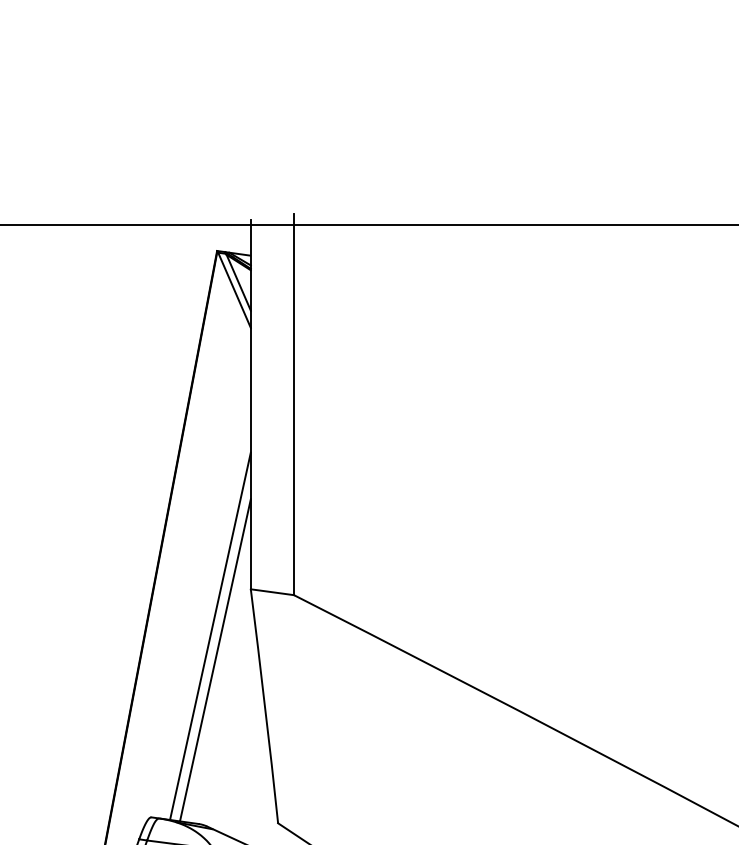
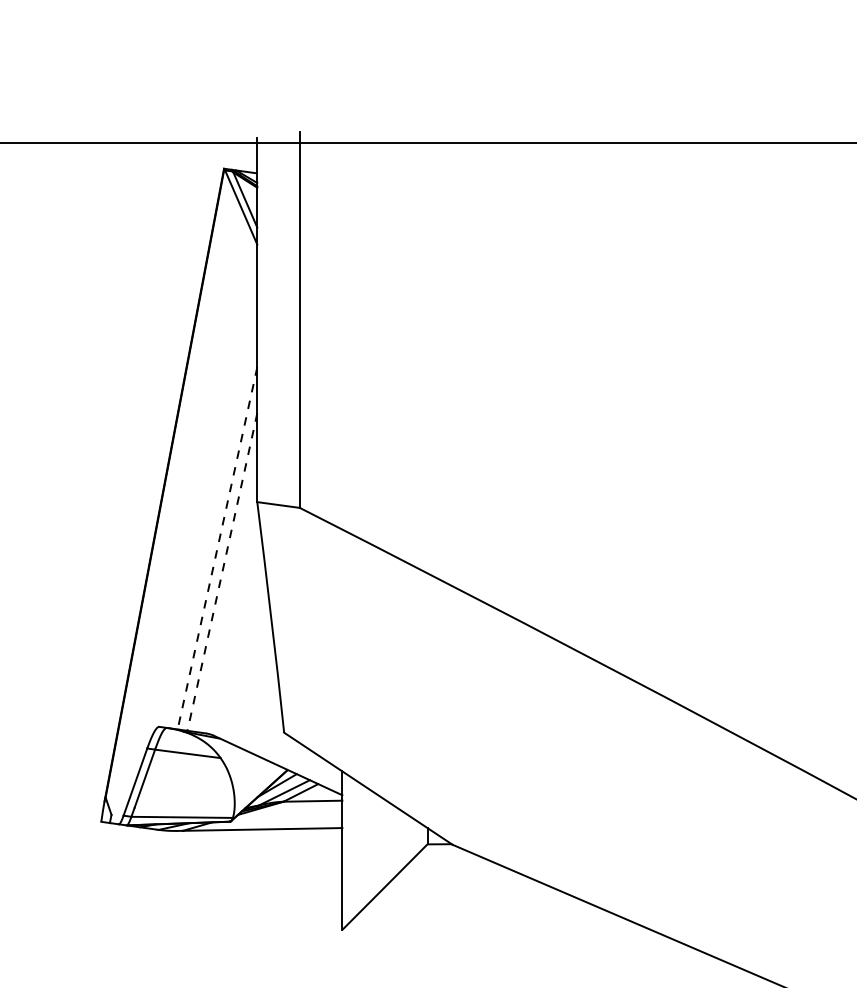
line: (210, 636) -> (217, 548), solid -> dashed
line: (215, 660) -> (222, 572), solid -> dashed

